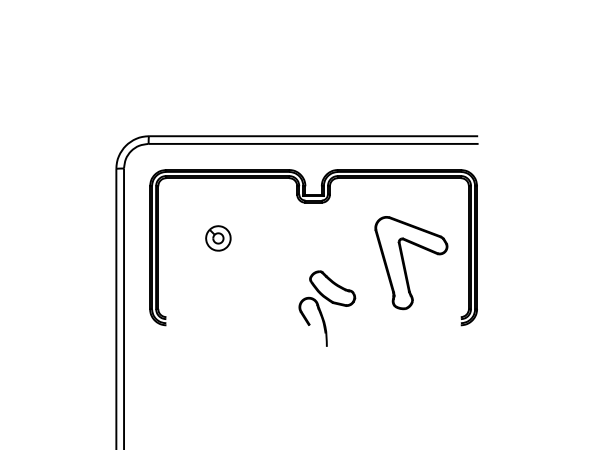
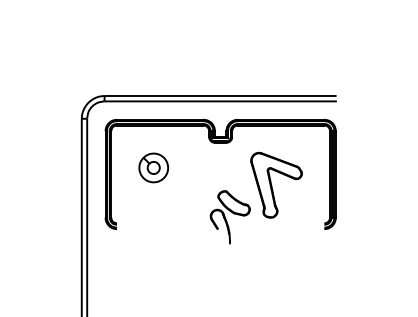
part: (218, 237) -> (153, 167), size x1.67
part: (411, 261) -> (276, 184), moved

